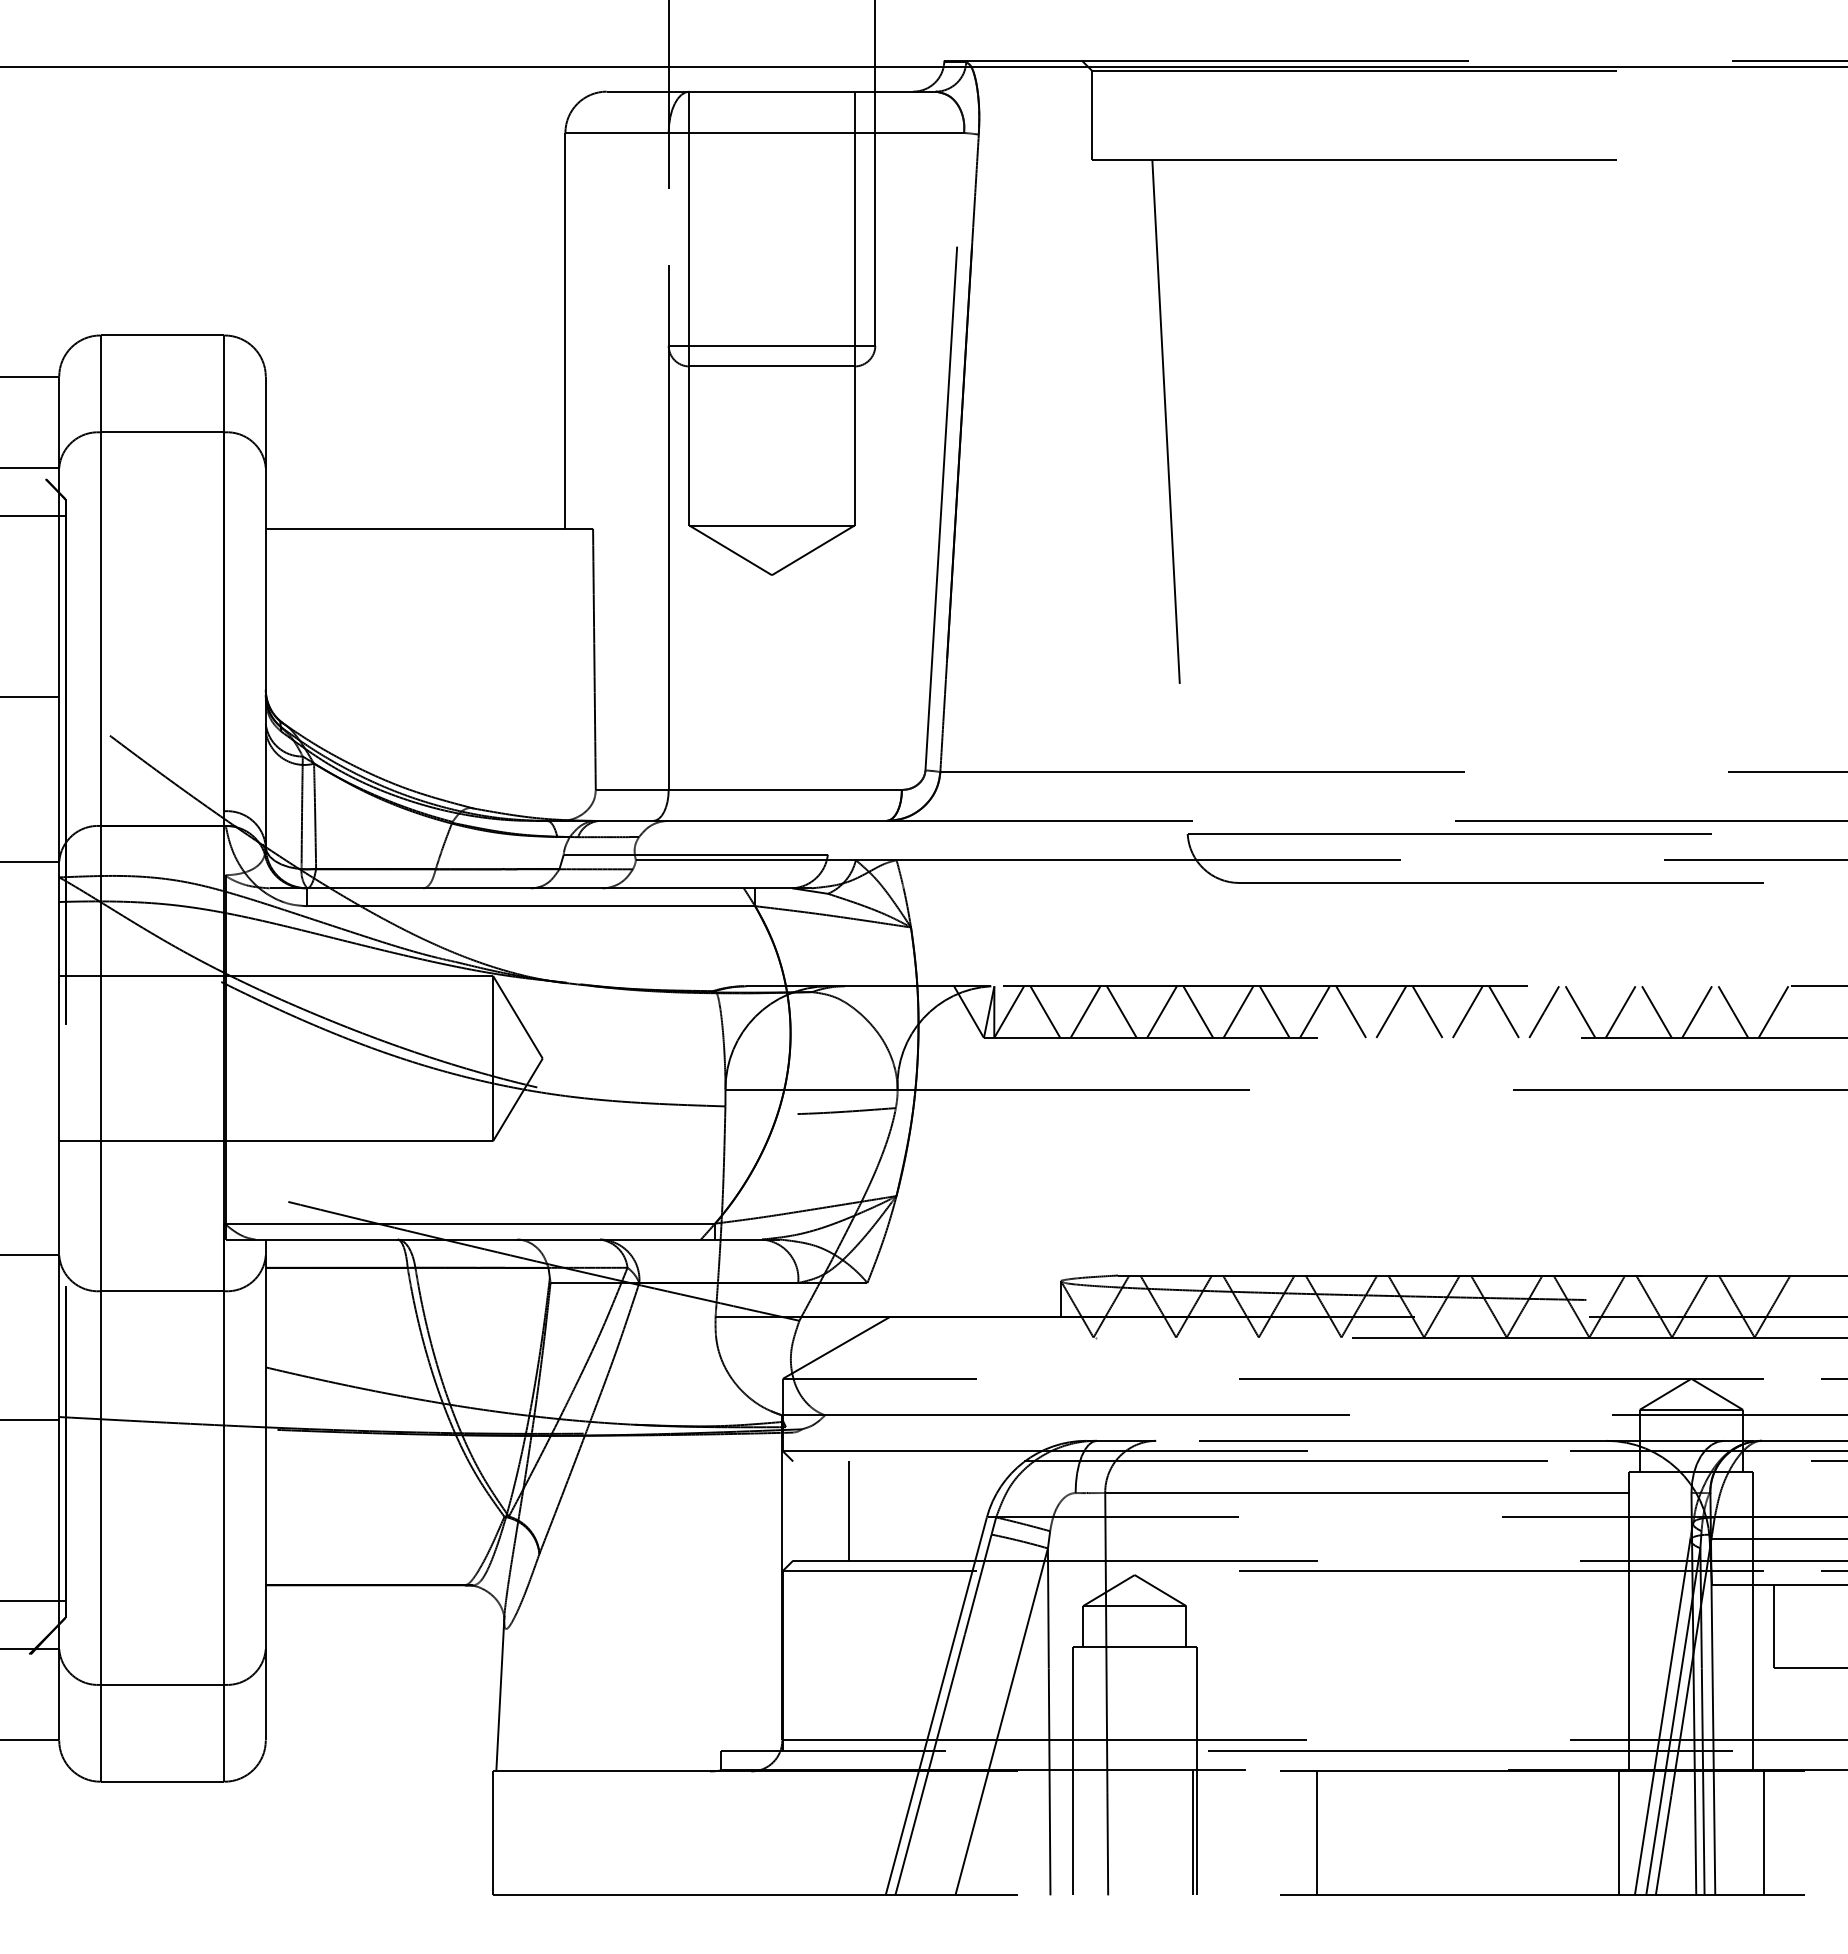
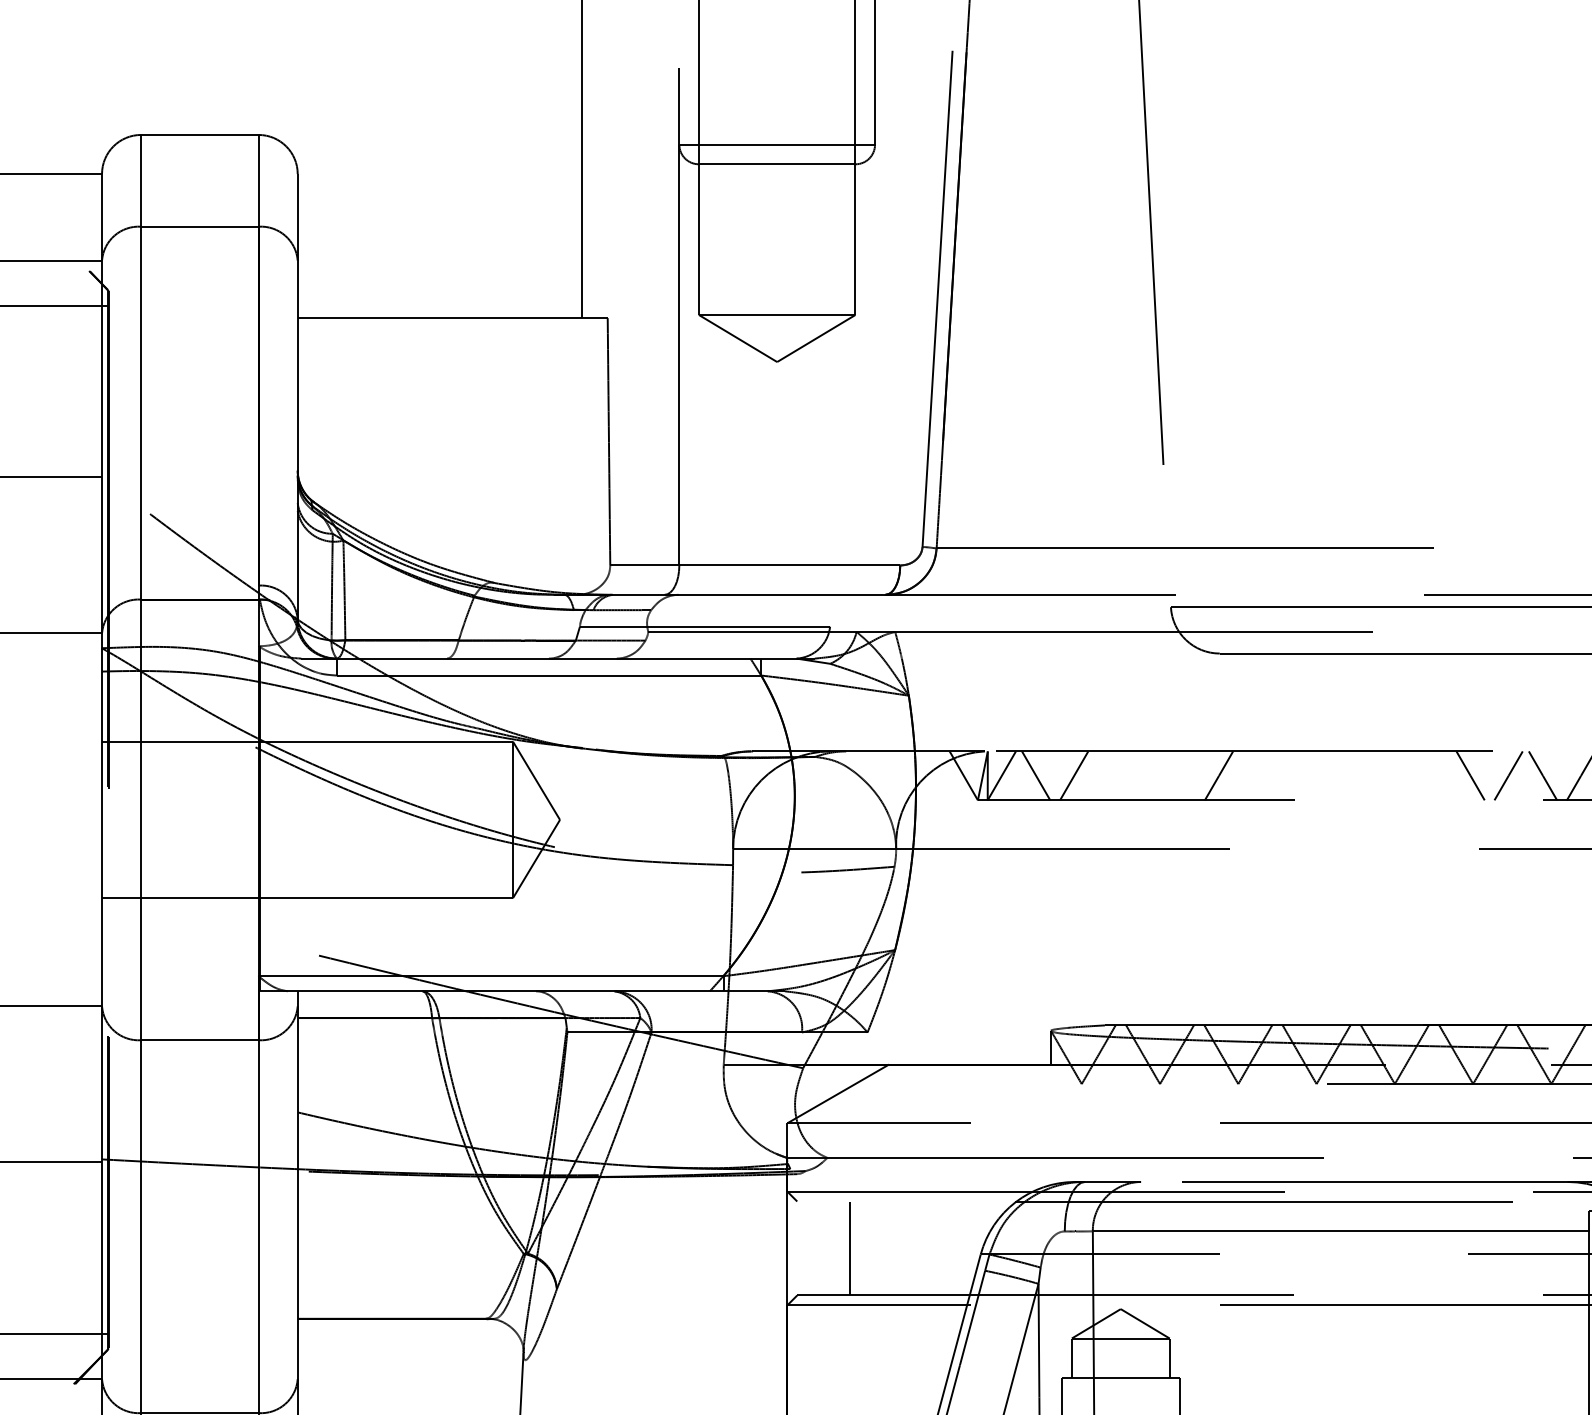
line: (1121, 1011) -> (1108, 775), removed
line: (1161, 1011) -> (1146, 775), removed
line: (1198, 1011) -> (1181, 775), removed
line: (1274, 1011) -> (1253, 775), removed
line: (1314, 1011) -> (1291, 775), removed
line: (1351, 1011) -> (1326, 775), removed
line: (1391, 1011) -> (1363, 775), removed
line: (1427, 1011) -> (1398, 775), removed
line: (1467, 1011) -> (1435, 775), removed

